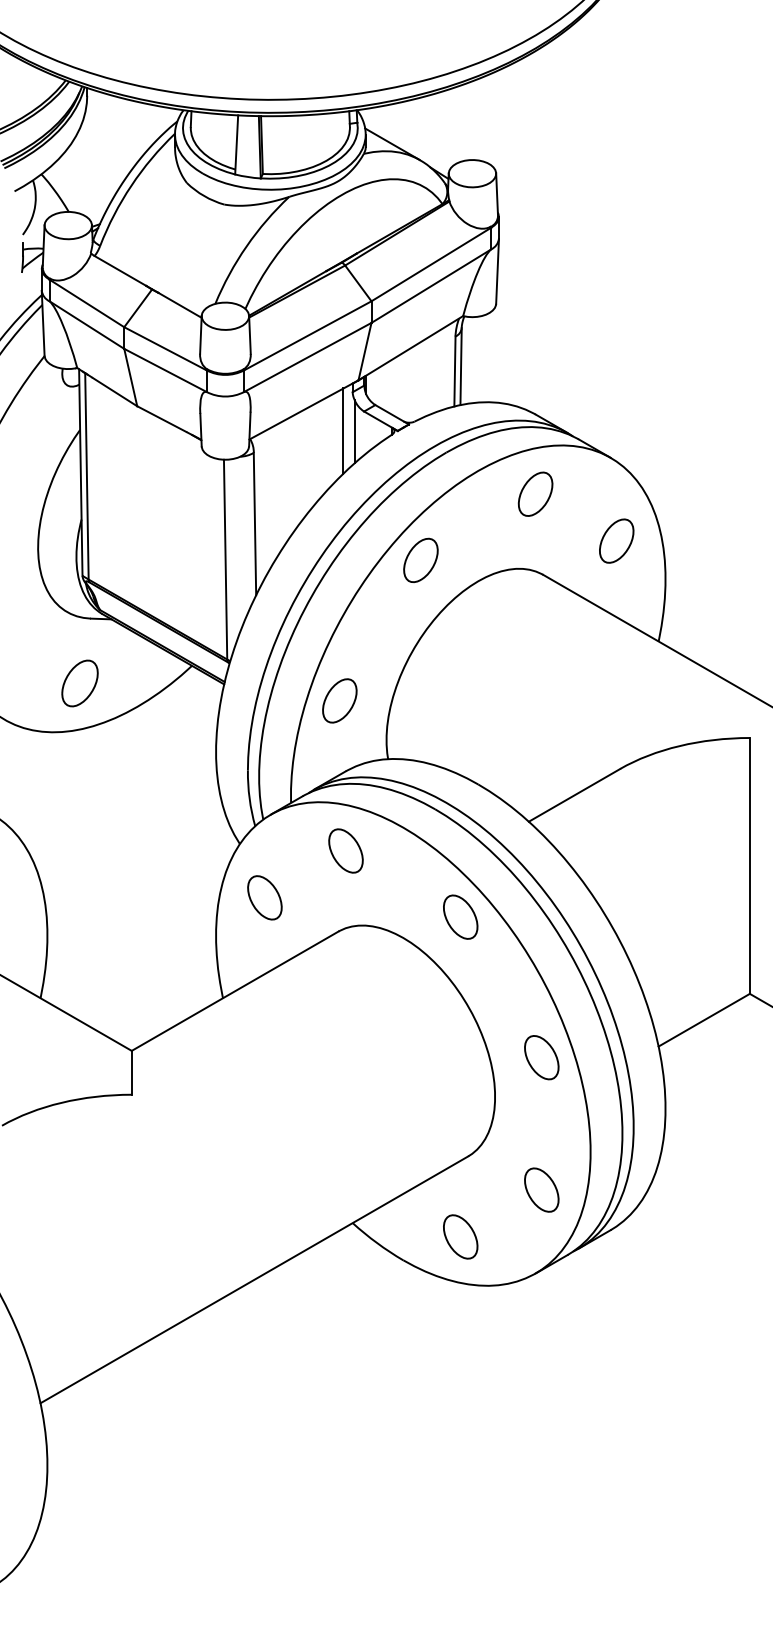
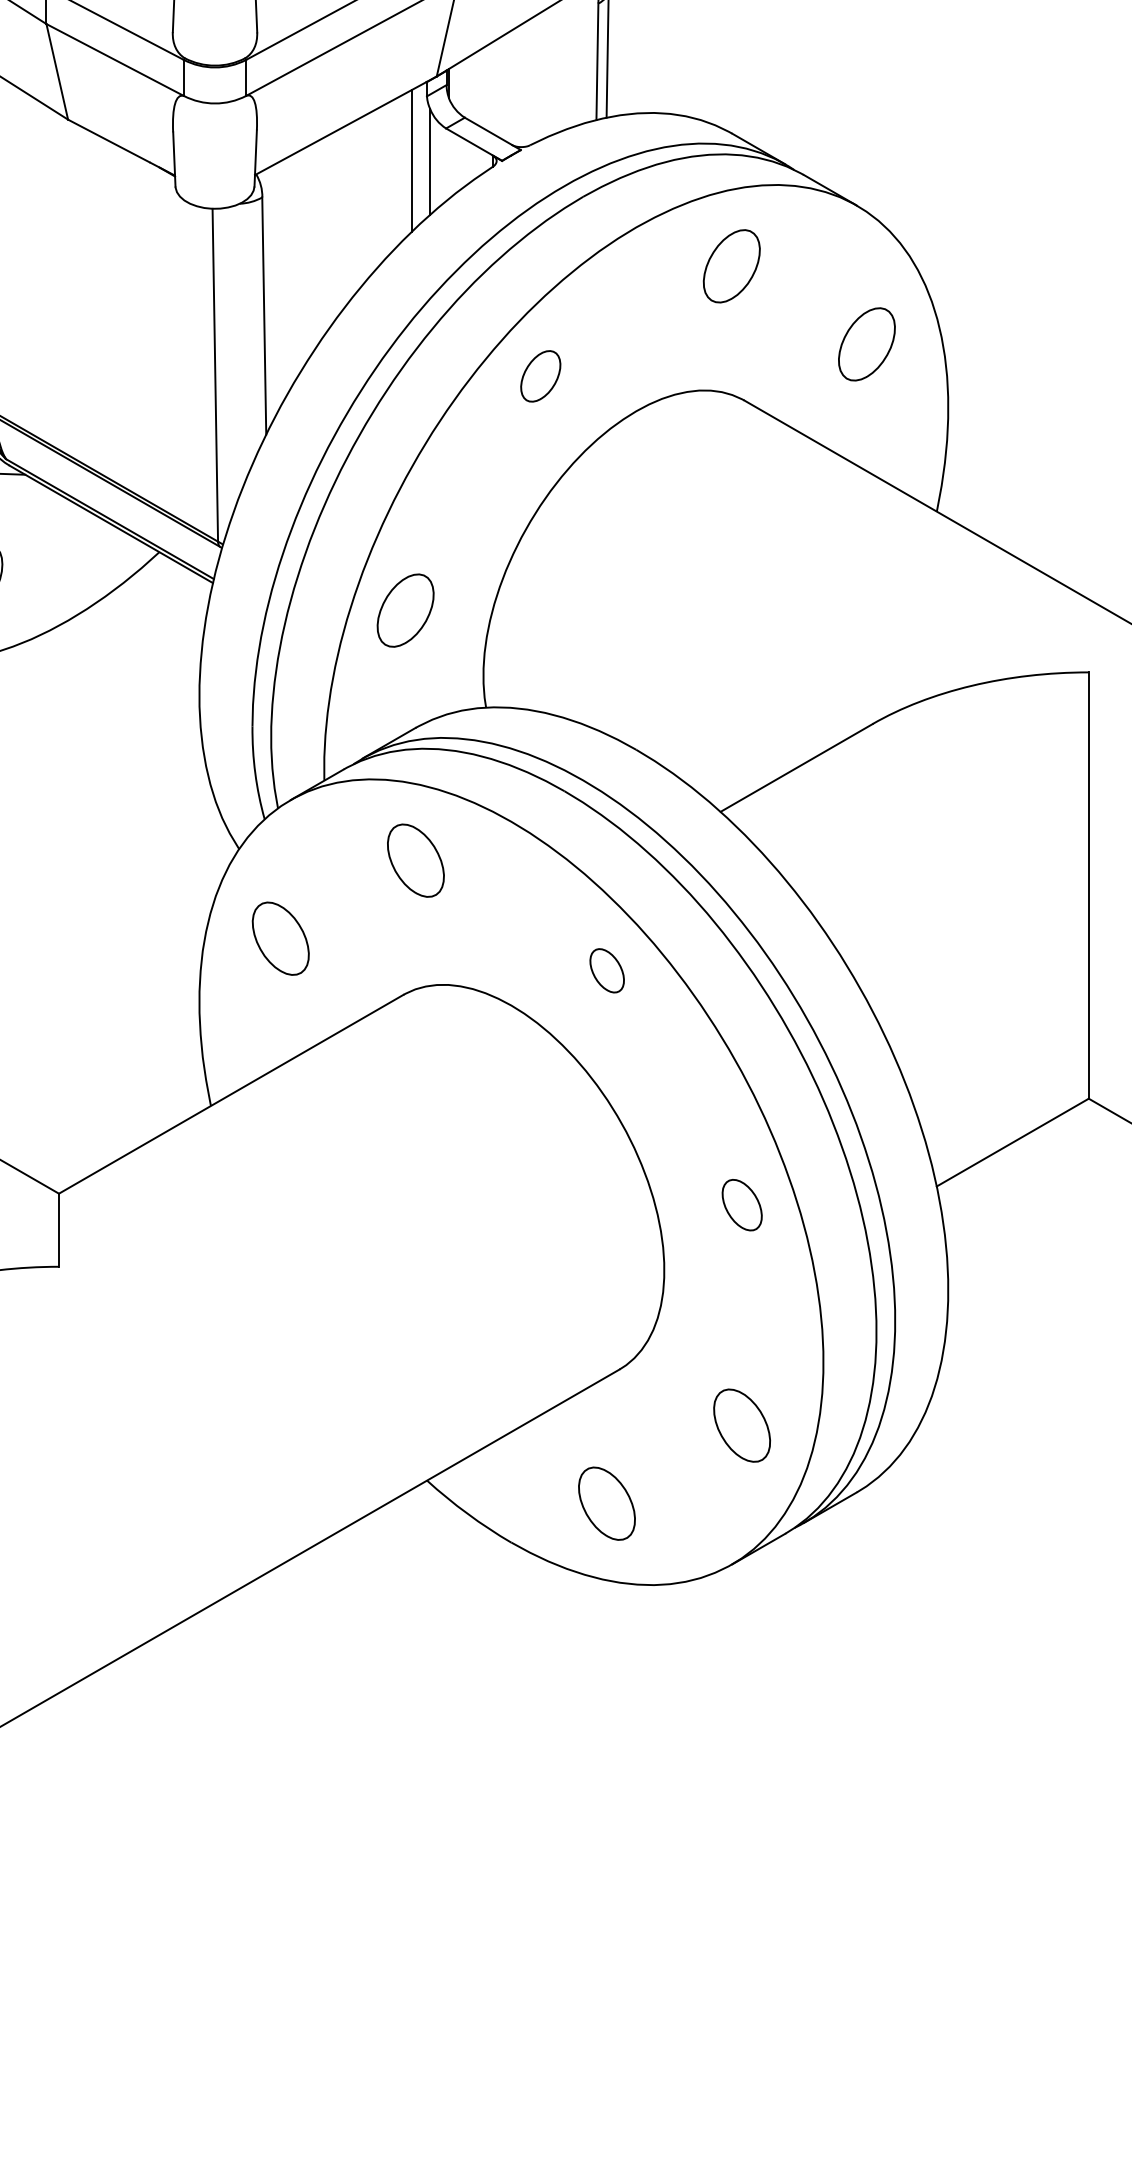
part: (420, 559) -> (540, 374), size x0.7
part: (460, 916) -> (606, 969), size x0.6
part: (541, 1057) -> (741, 1204), size x0.7

